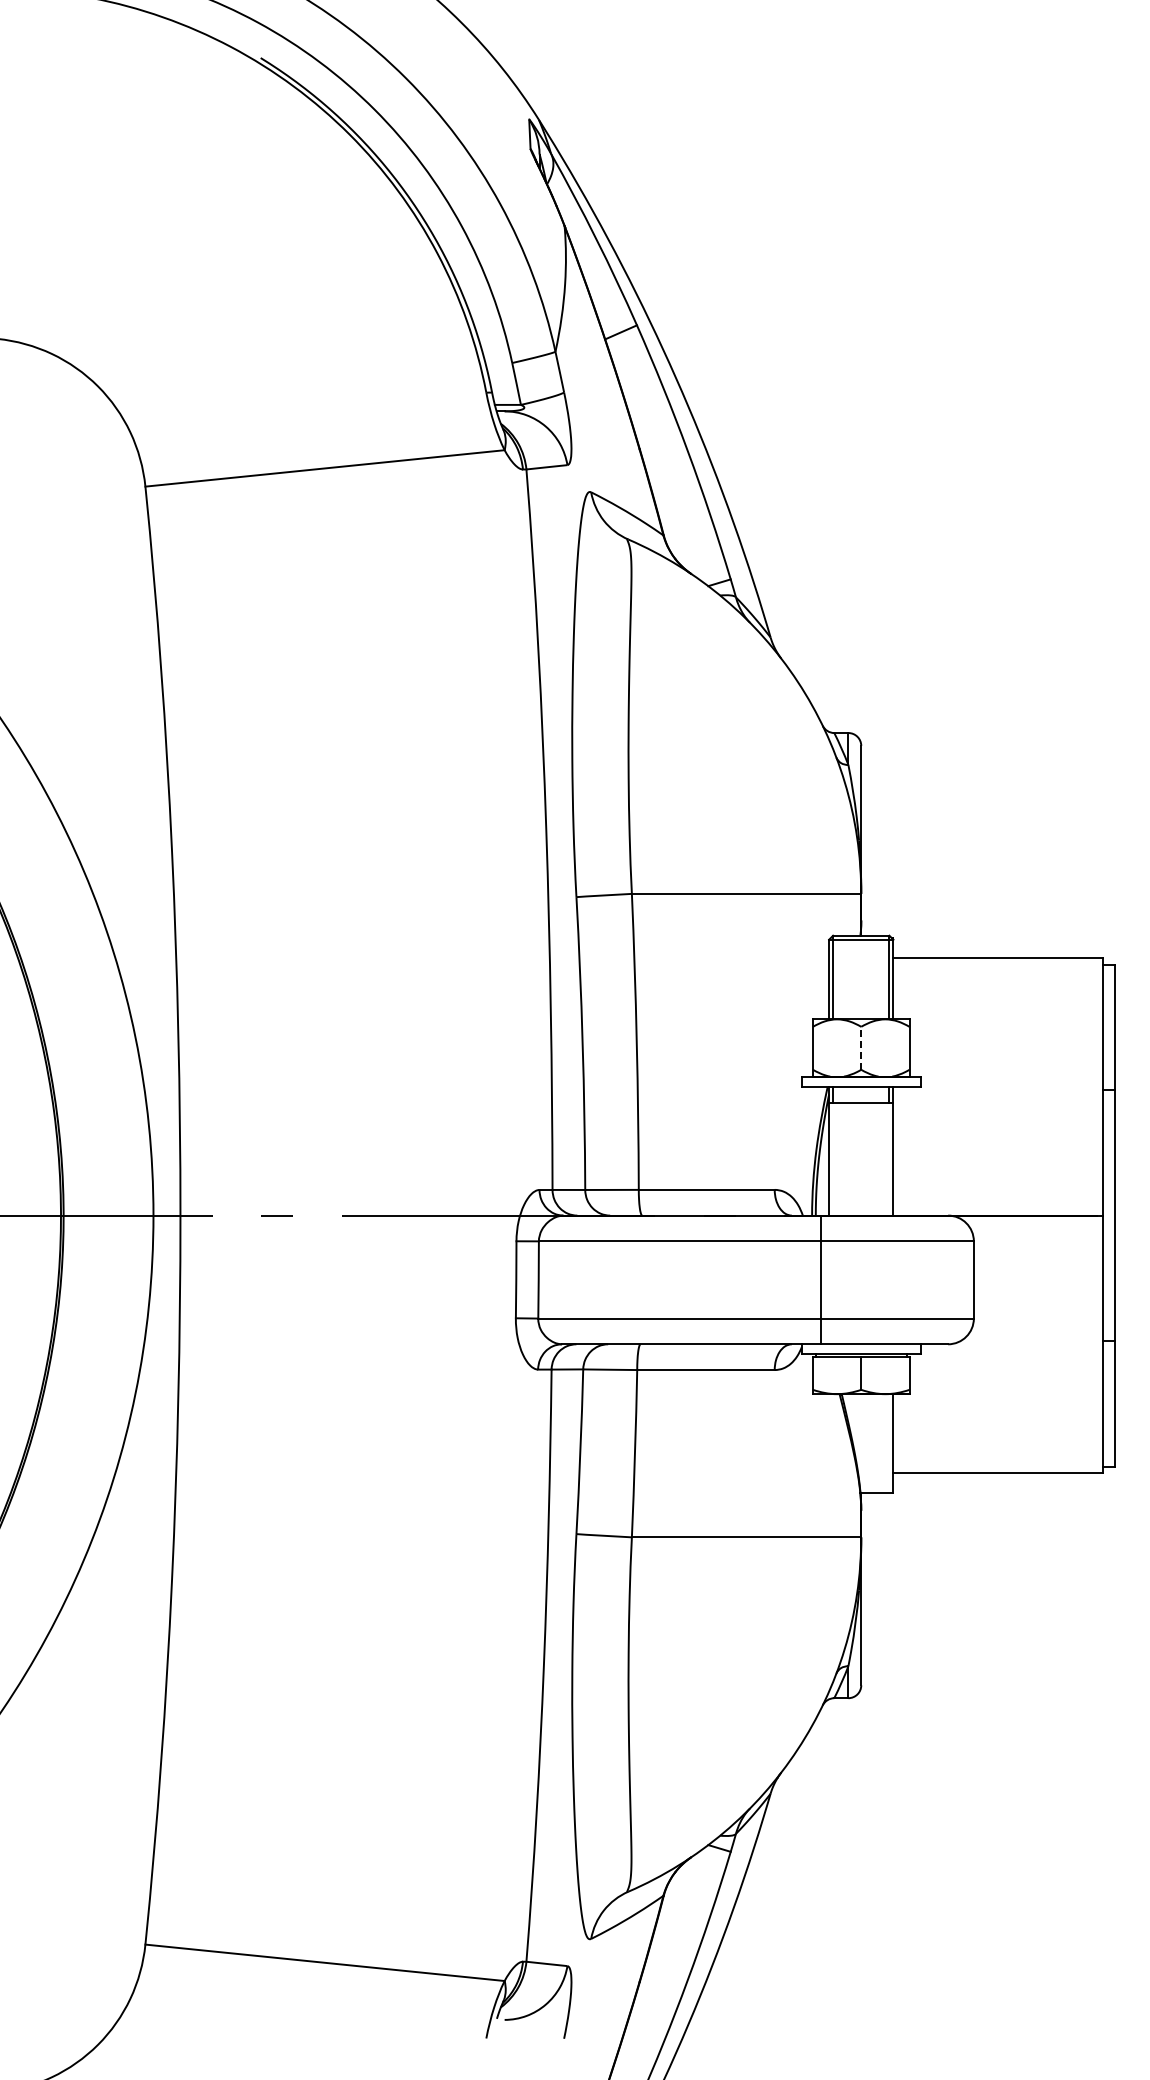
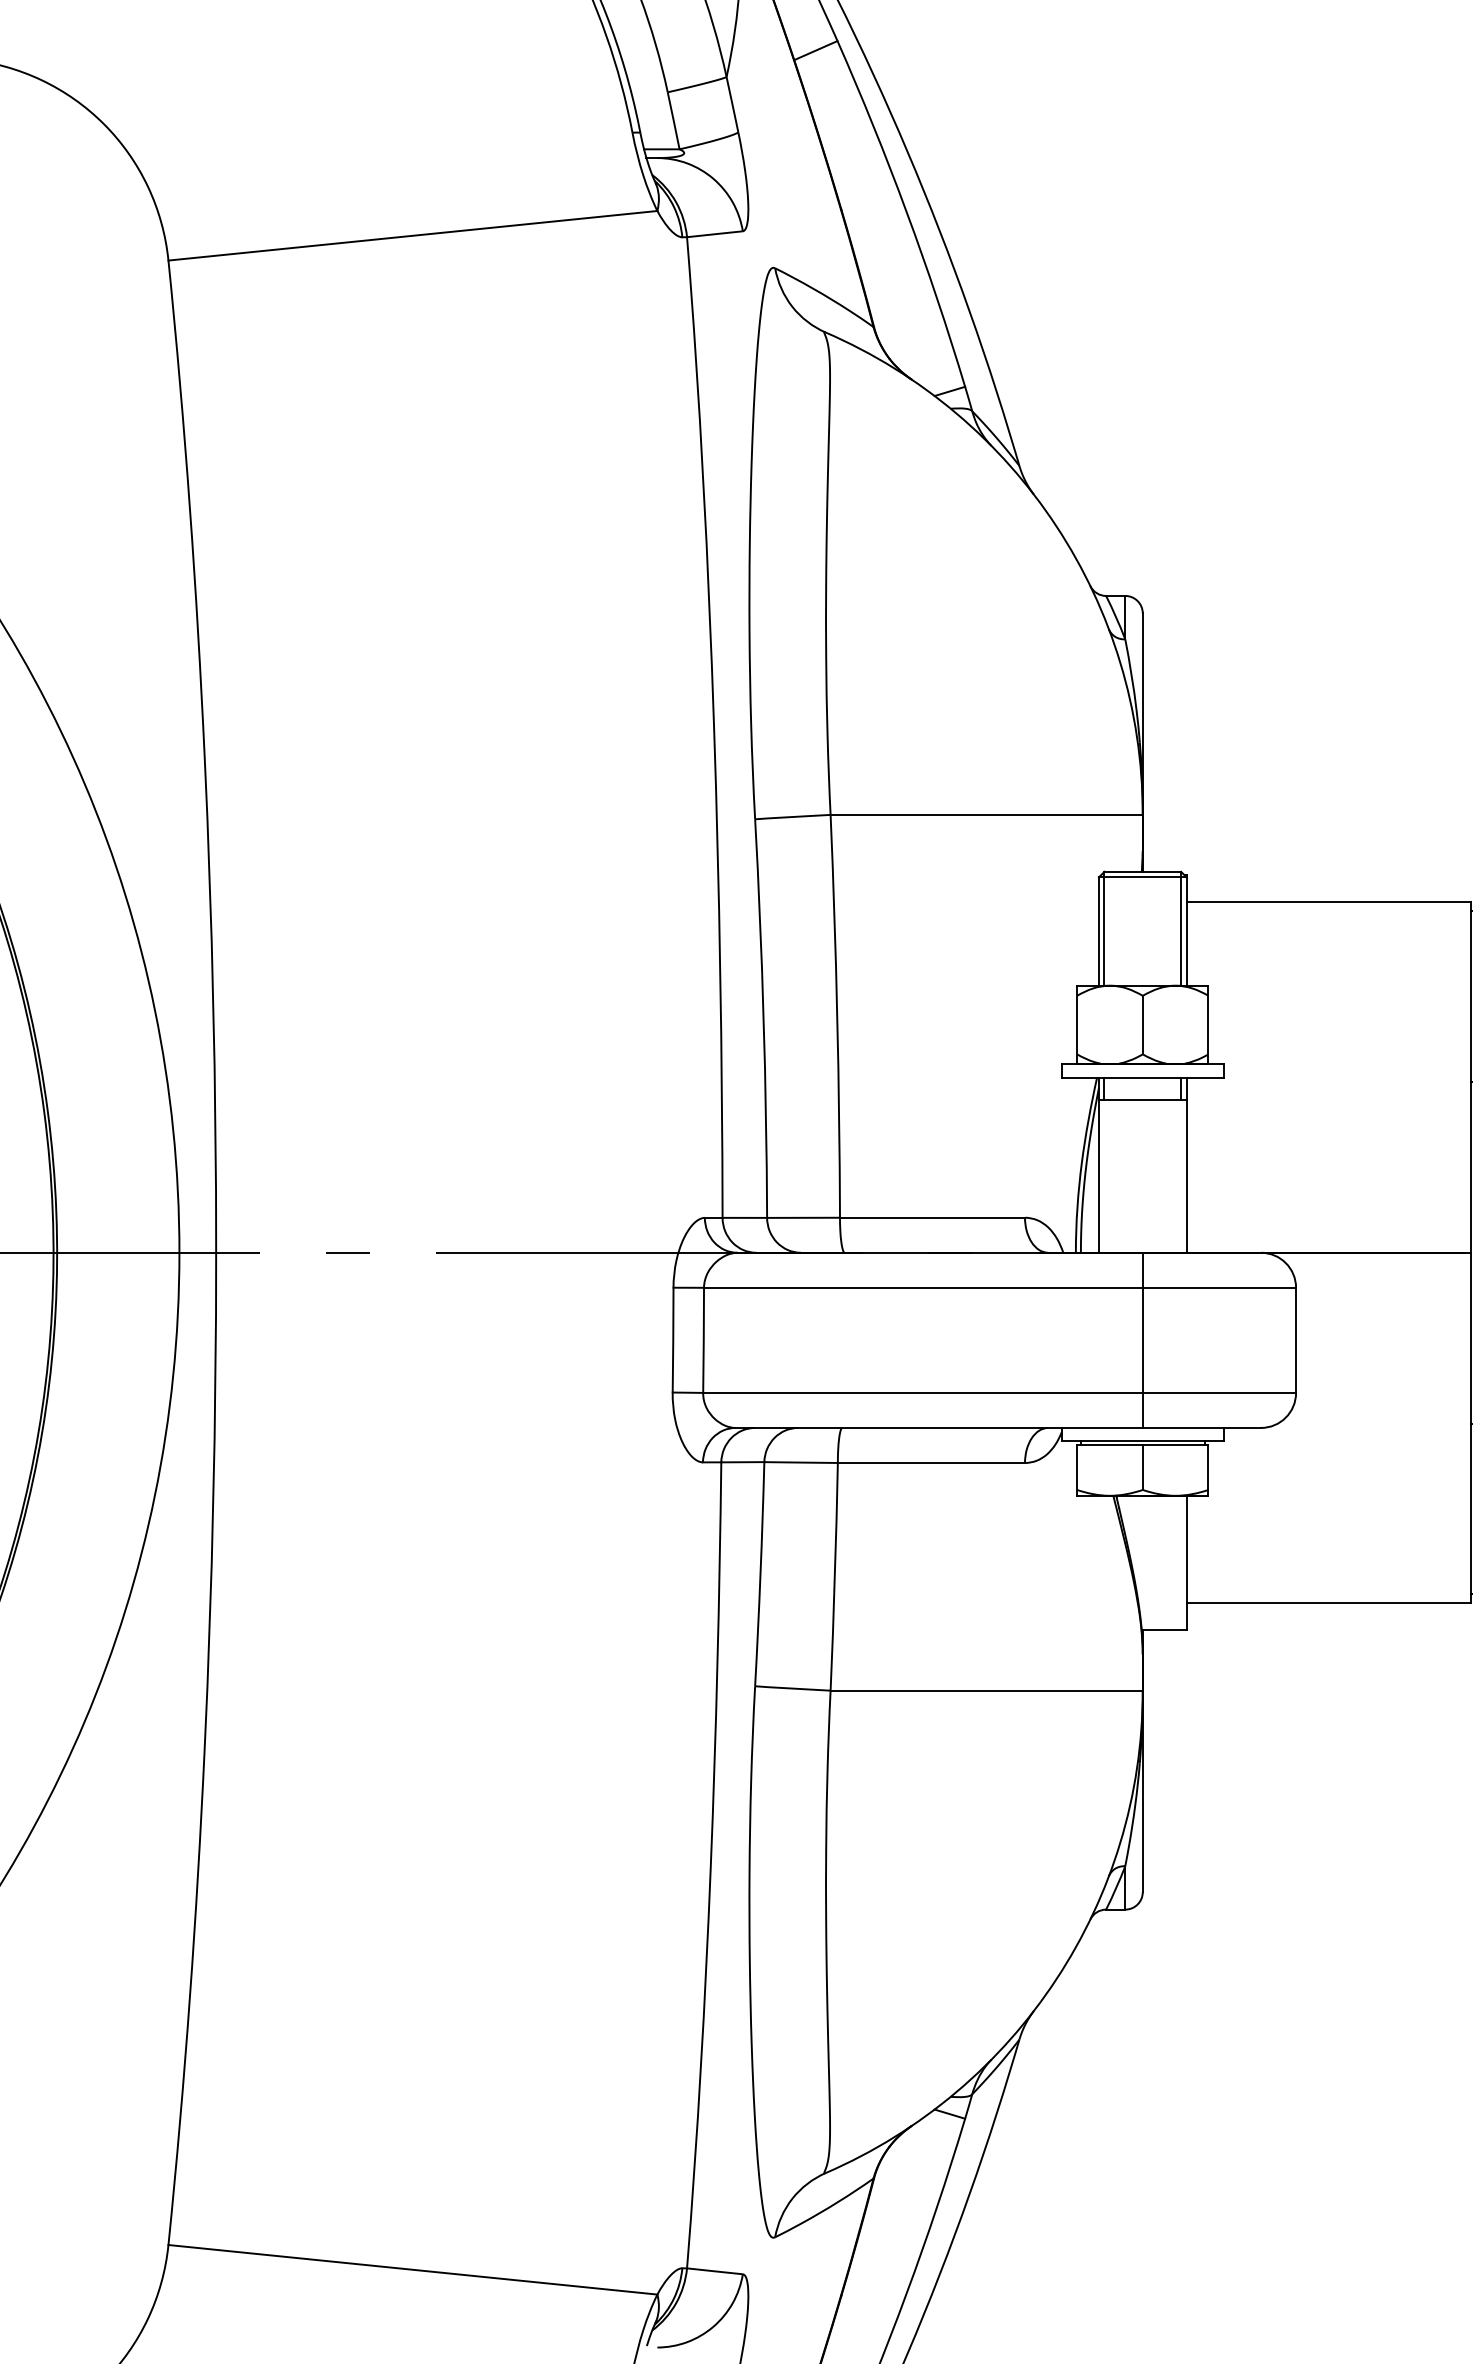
line: (861, 1047) -> (1143, 1023), dashed -> solid
line: (821, 1279) -> (1143, 1339), moved

